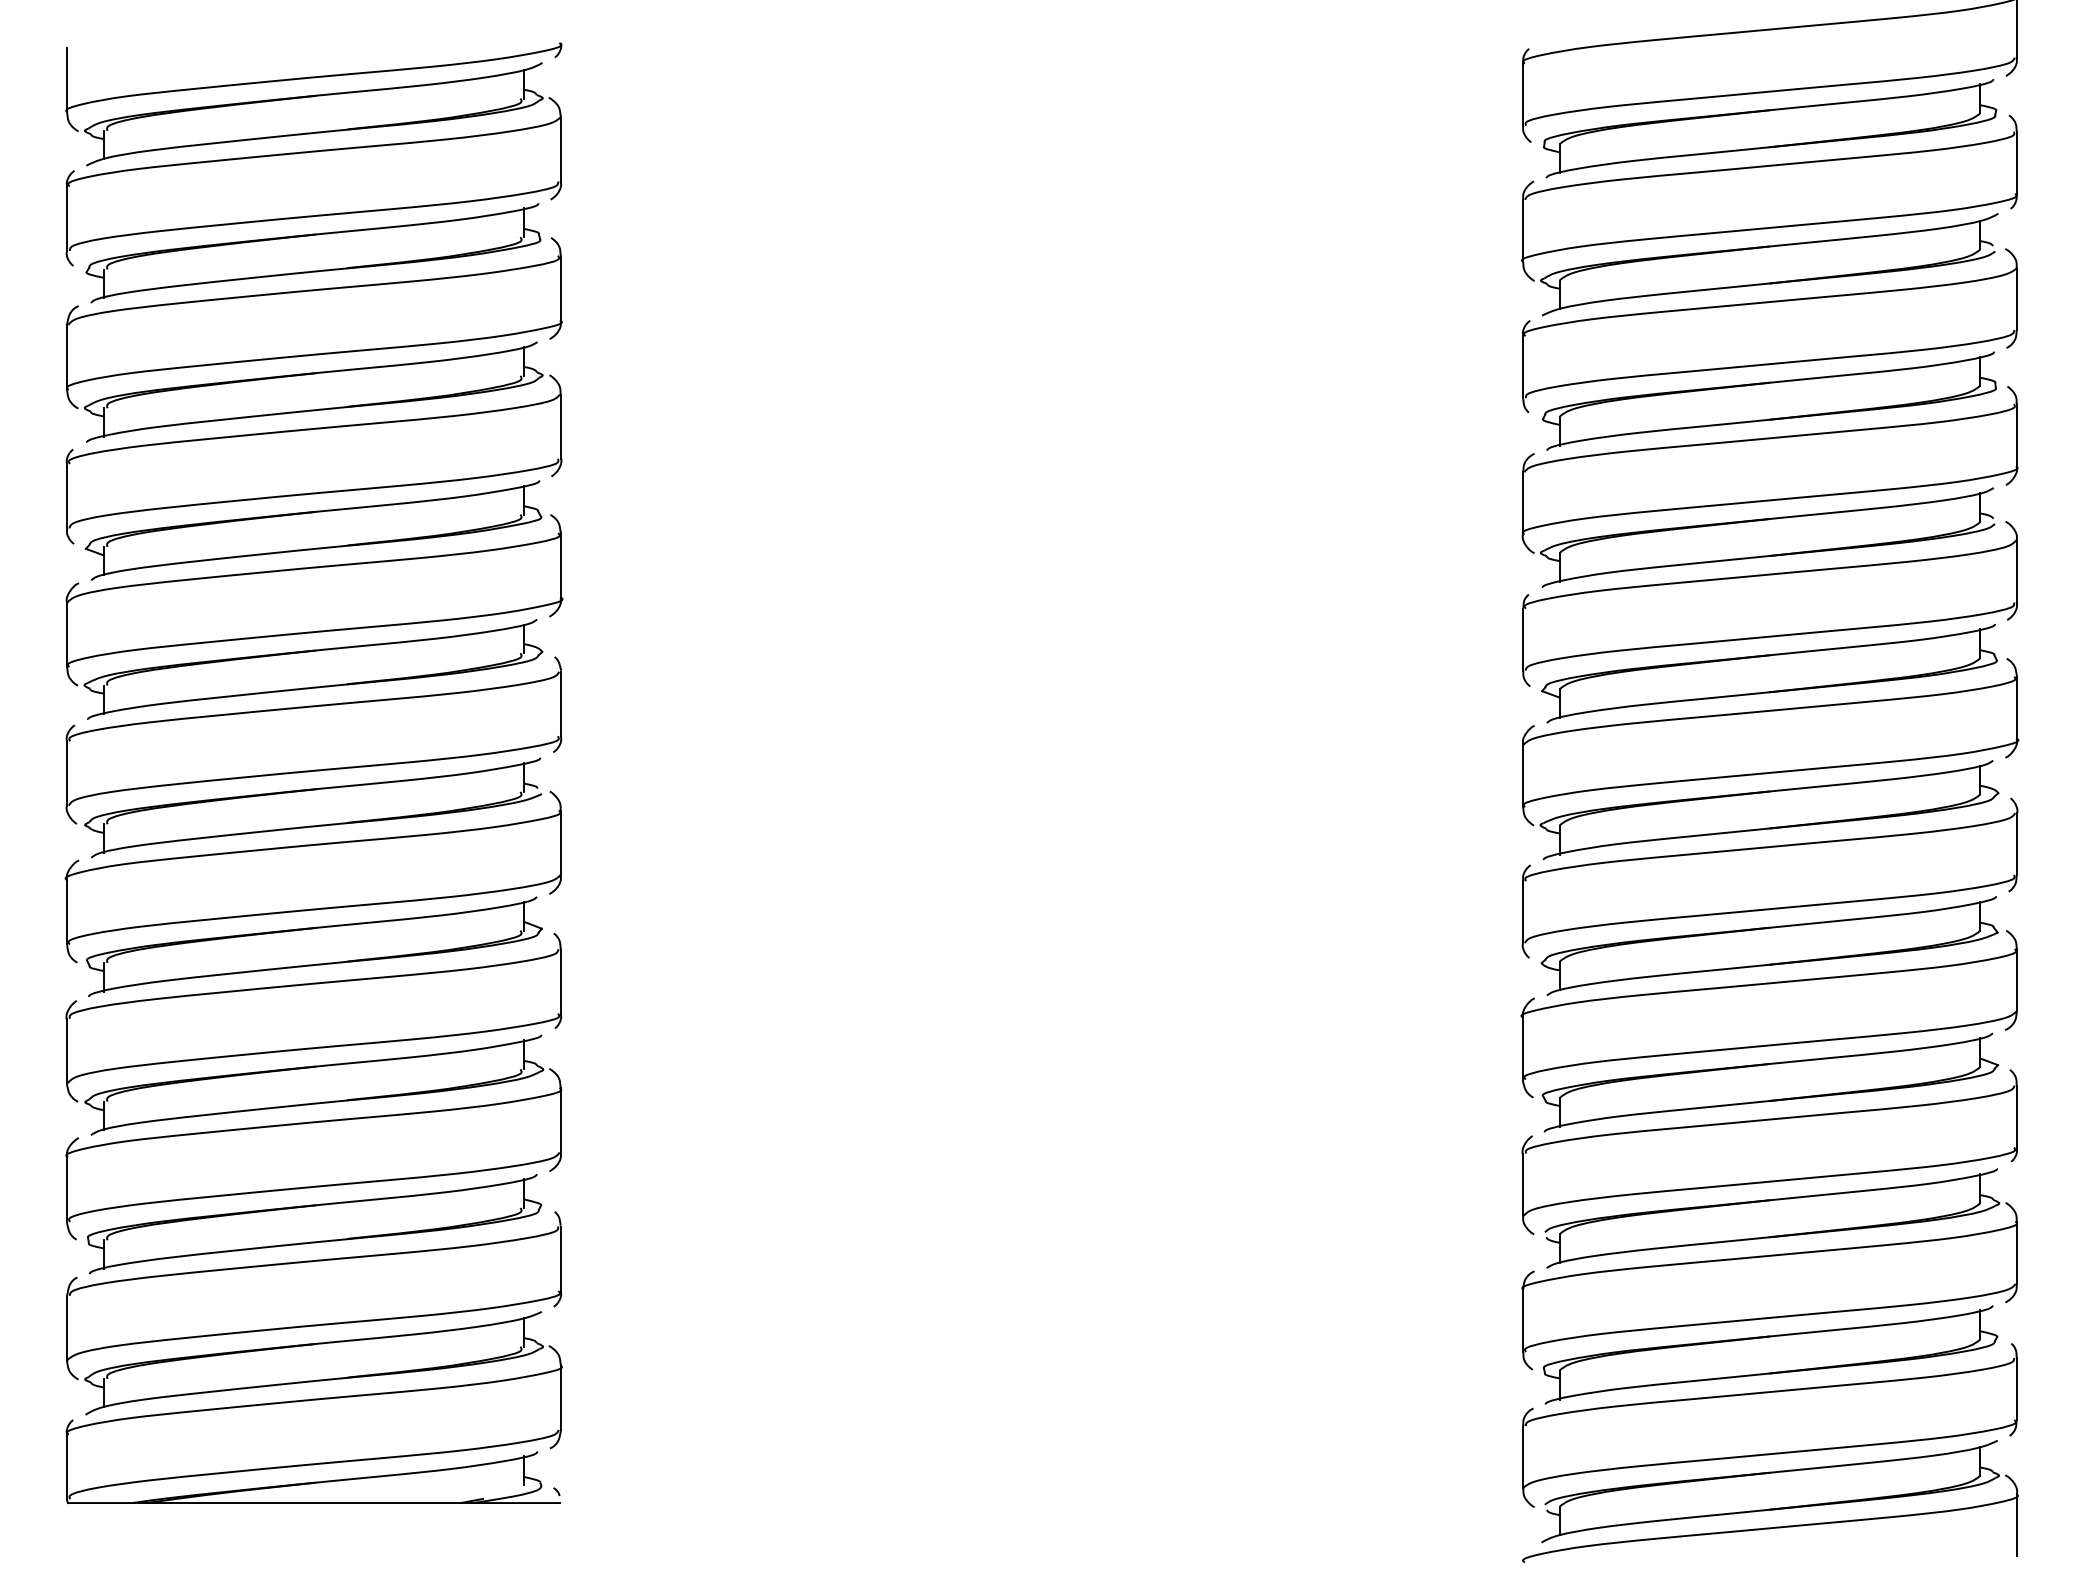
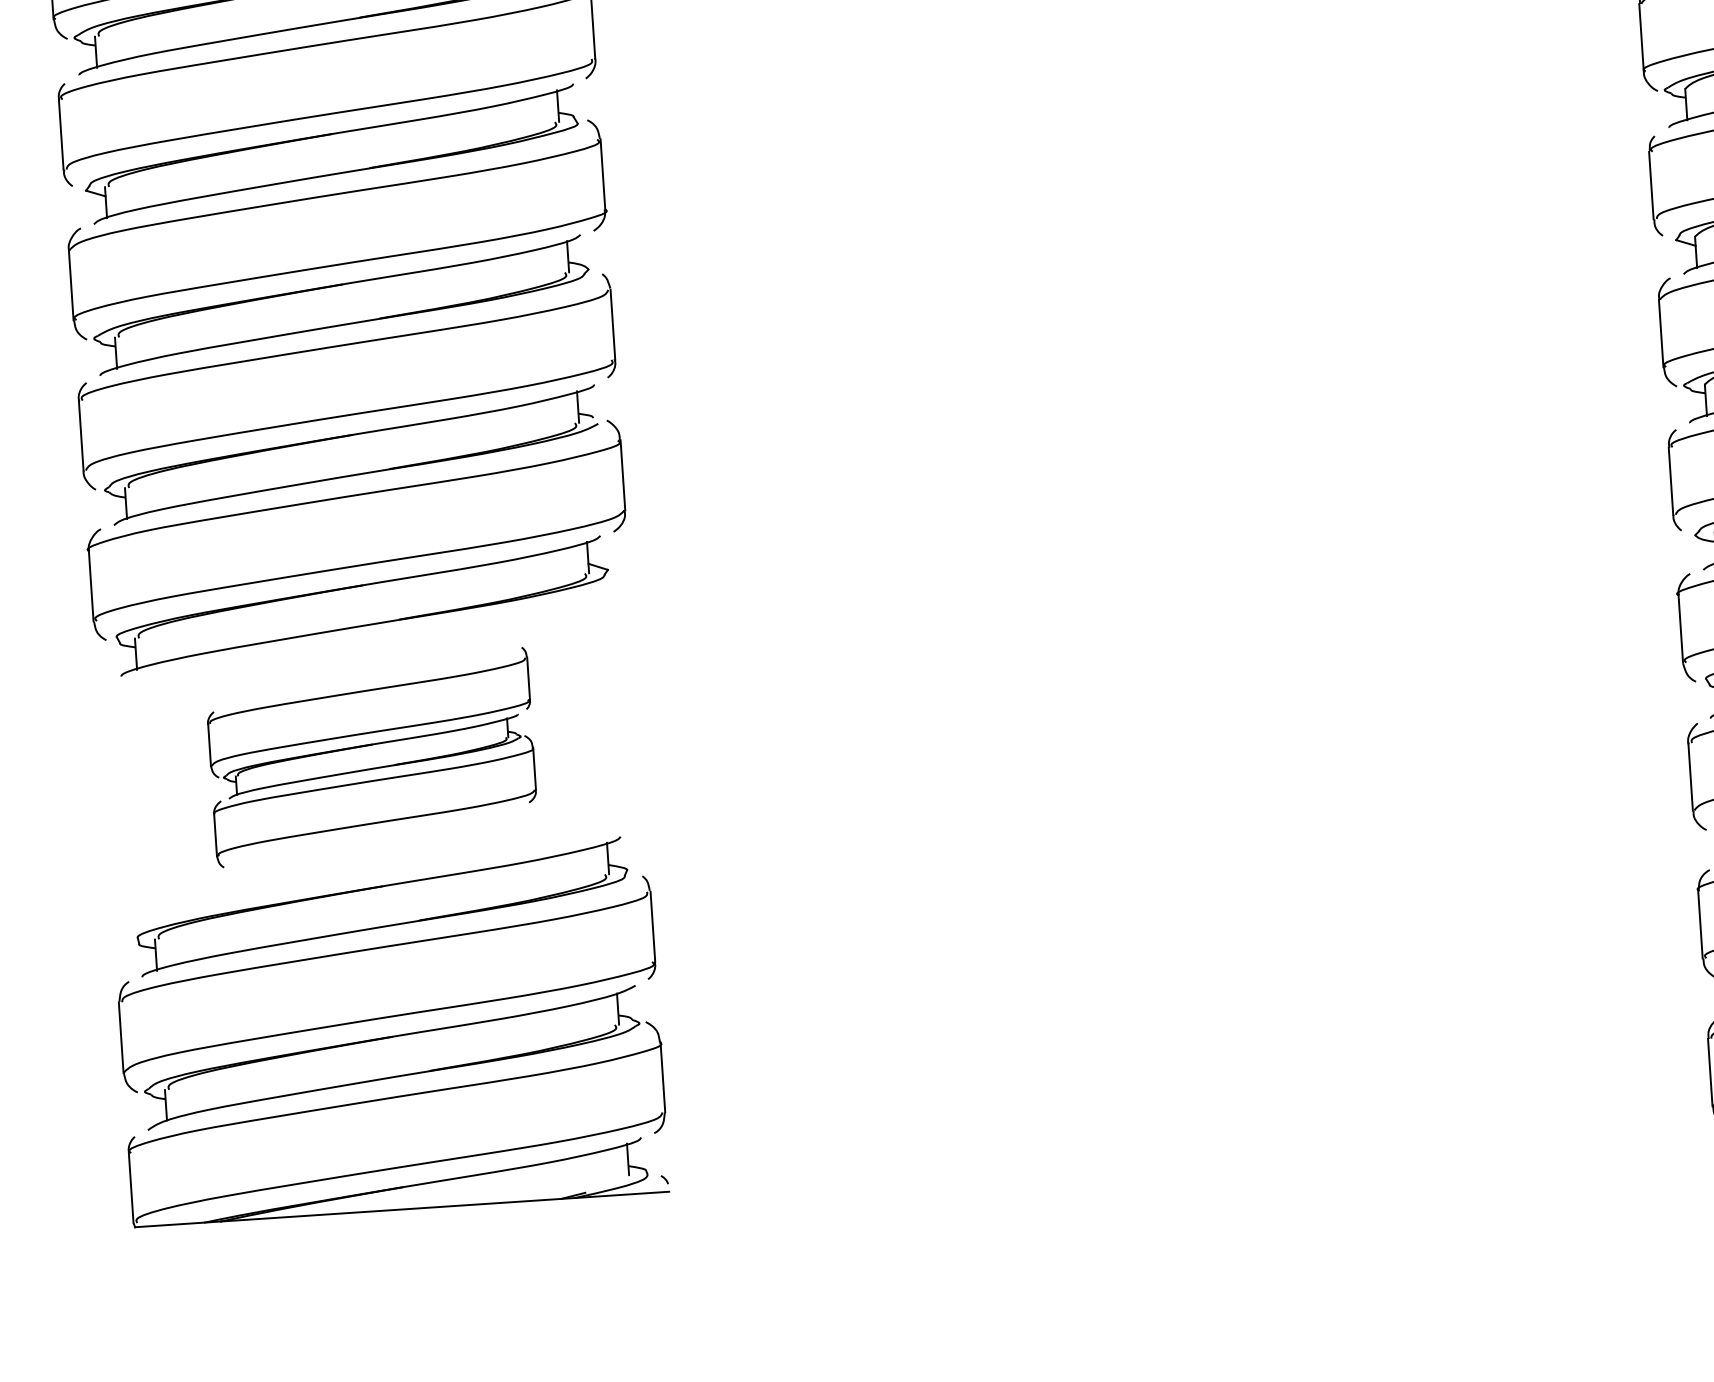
part: (313, 1086) -> (371, 757), size x0.6

